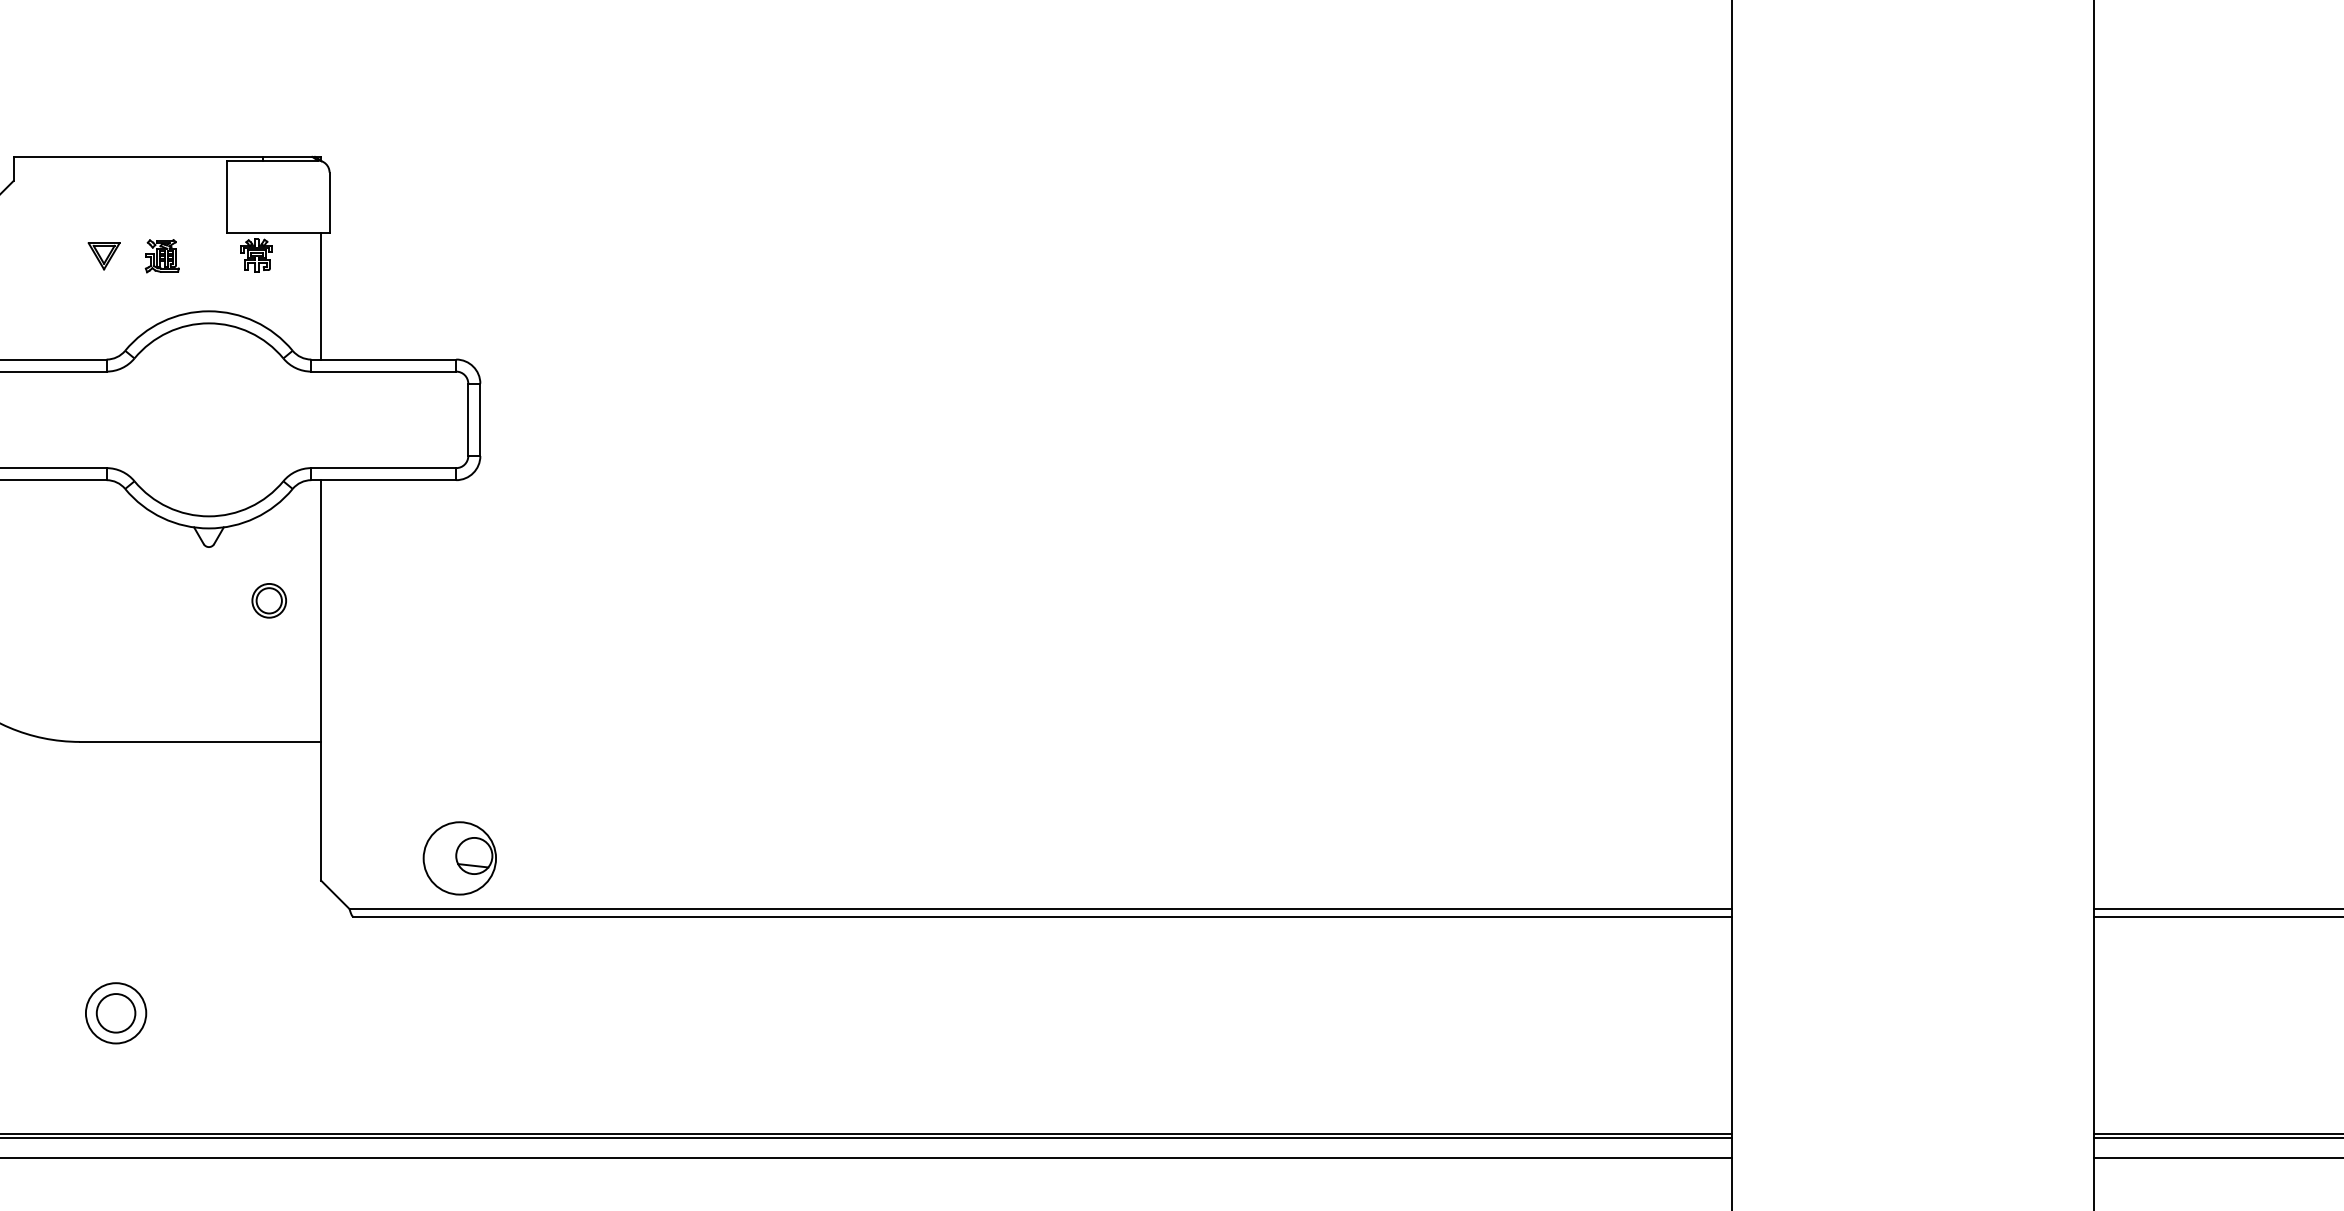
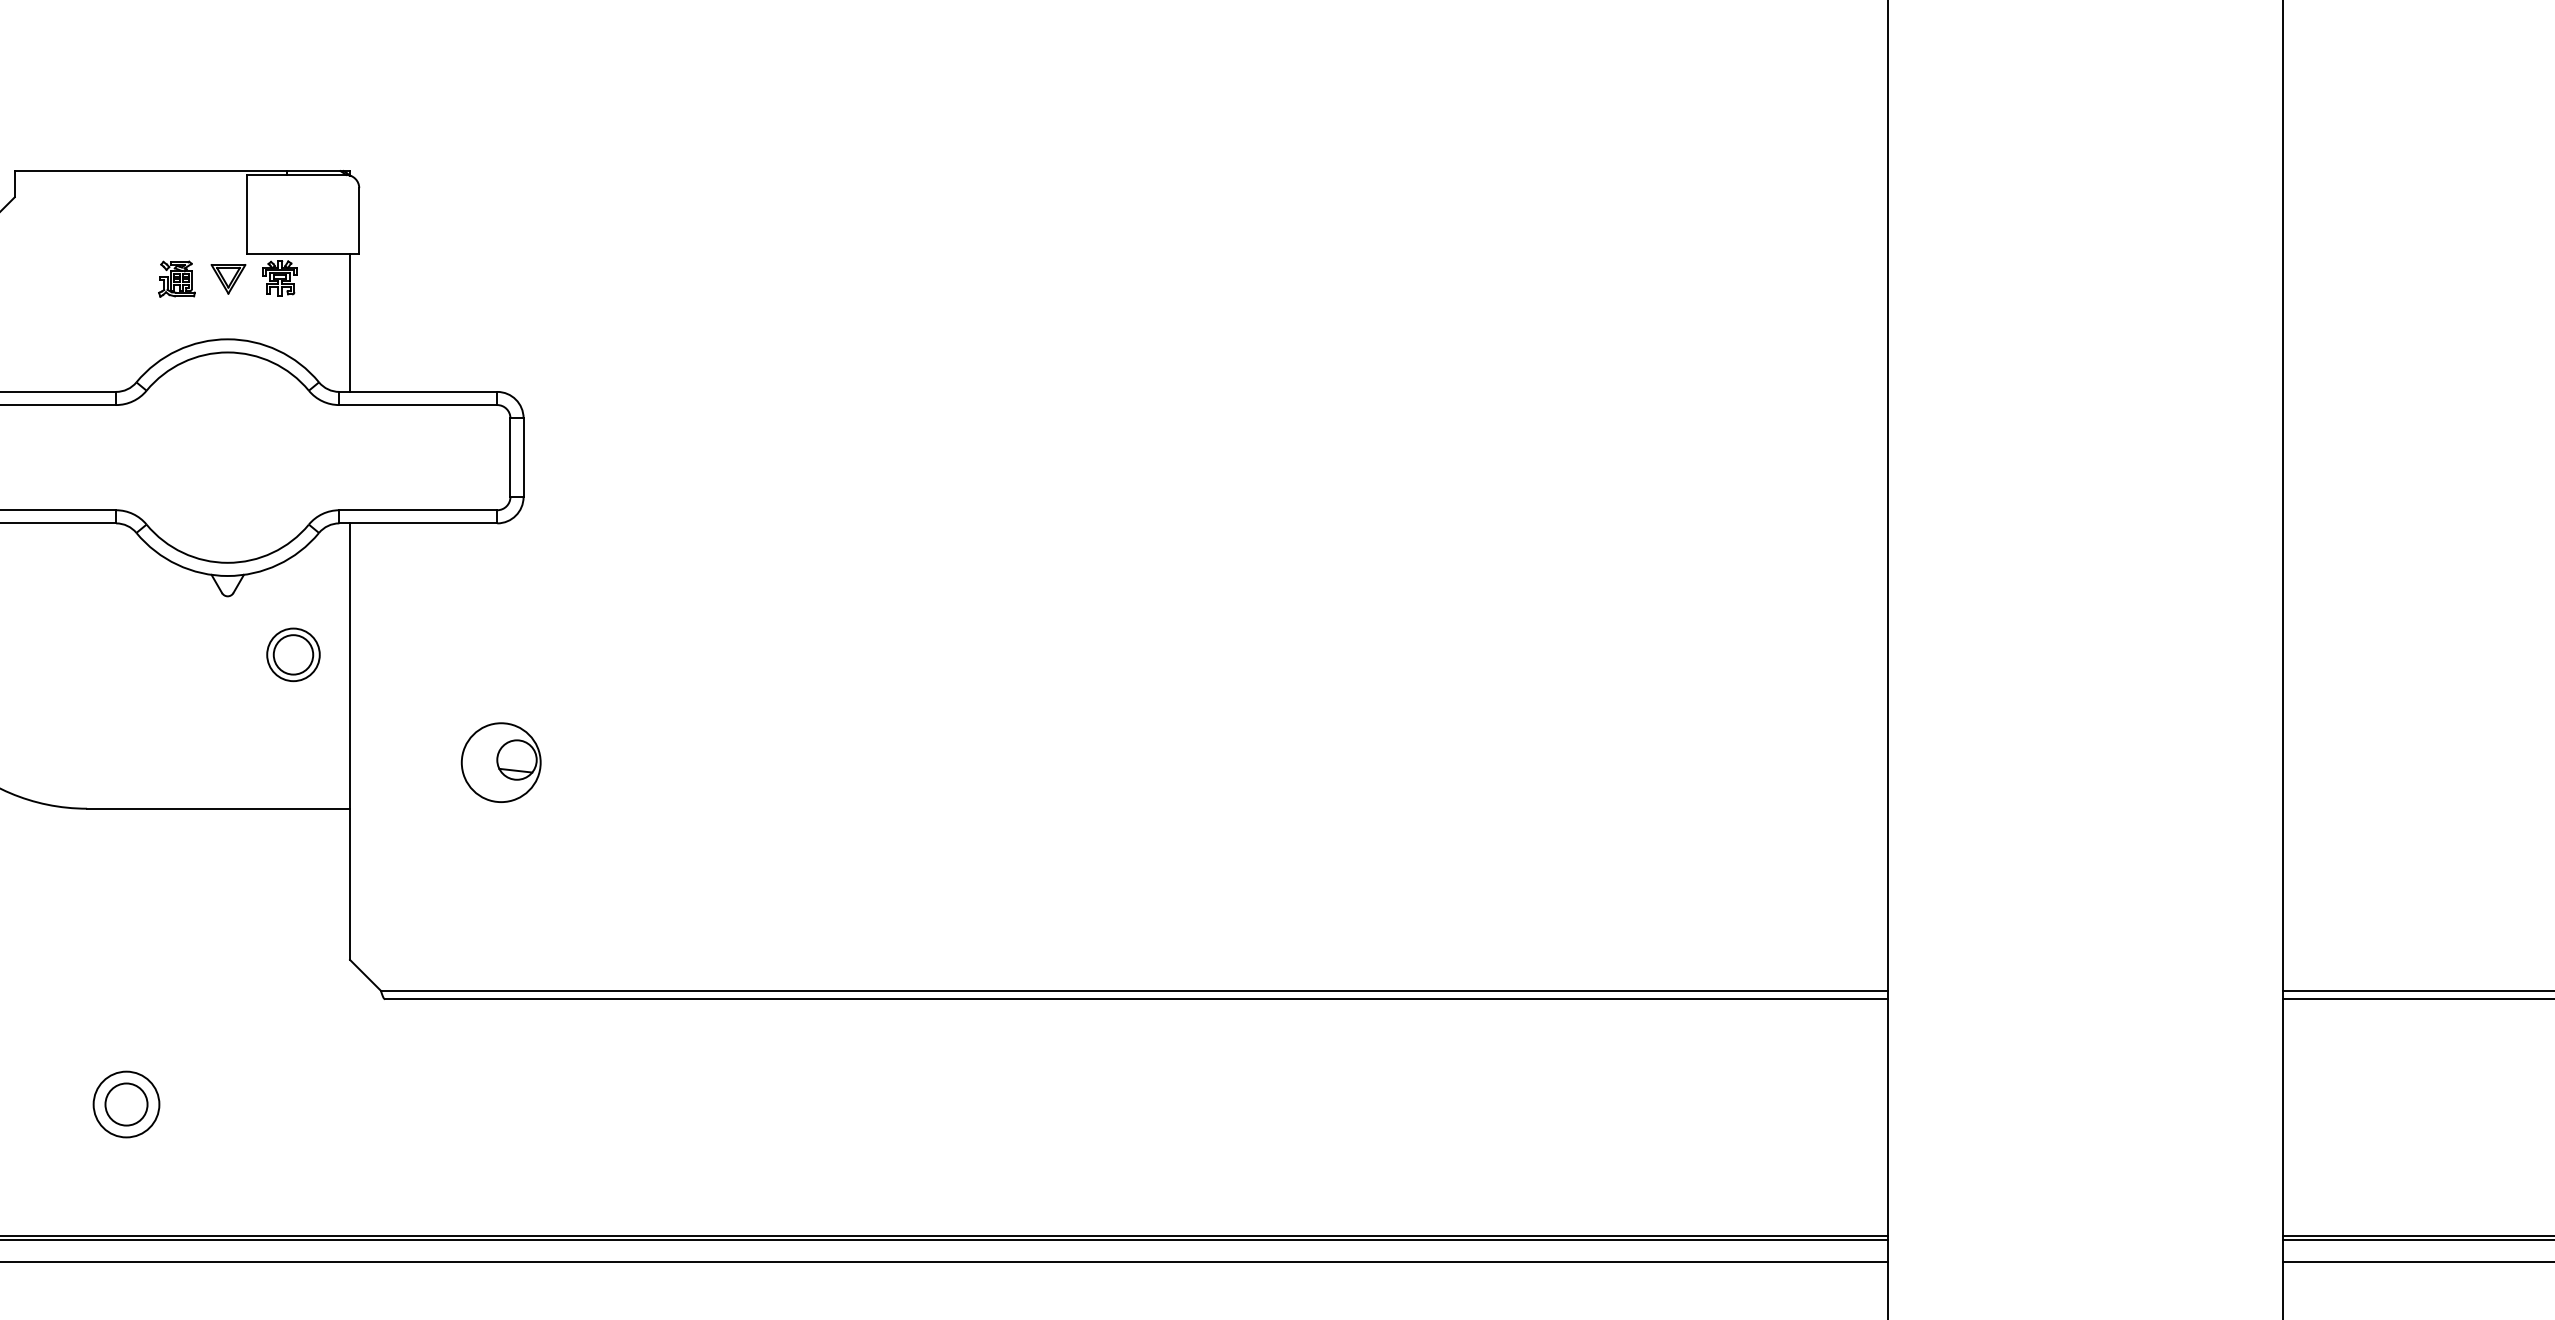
part: (104, 256) -> (228, 279), moved
part: (269, 600) -> (293, 654), size x1.43
part: (459, 858) -> (500, 762), moved

